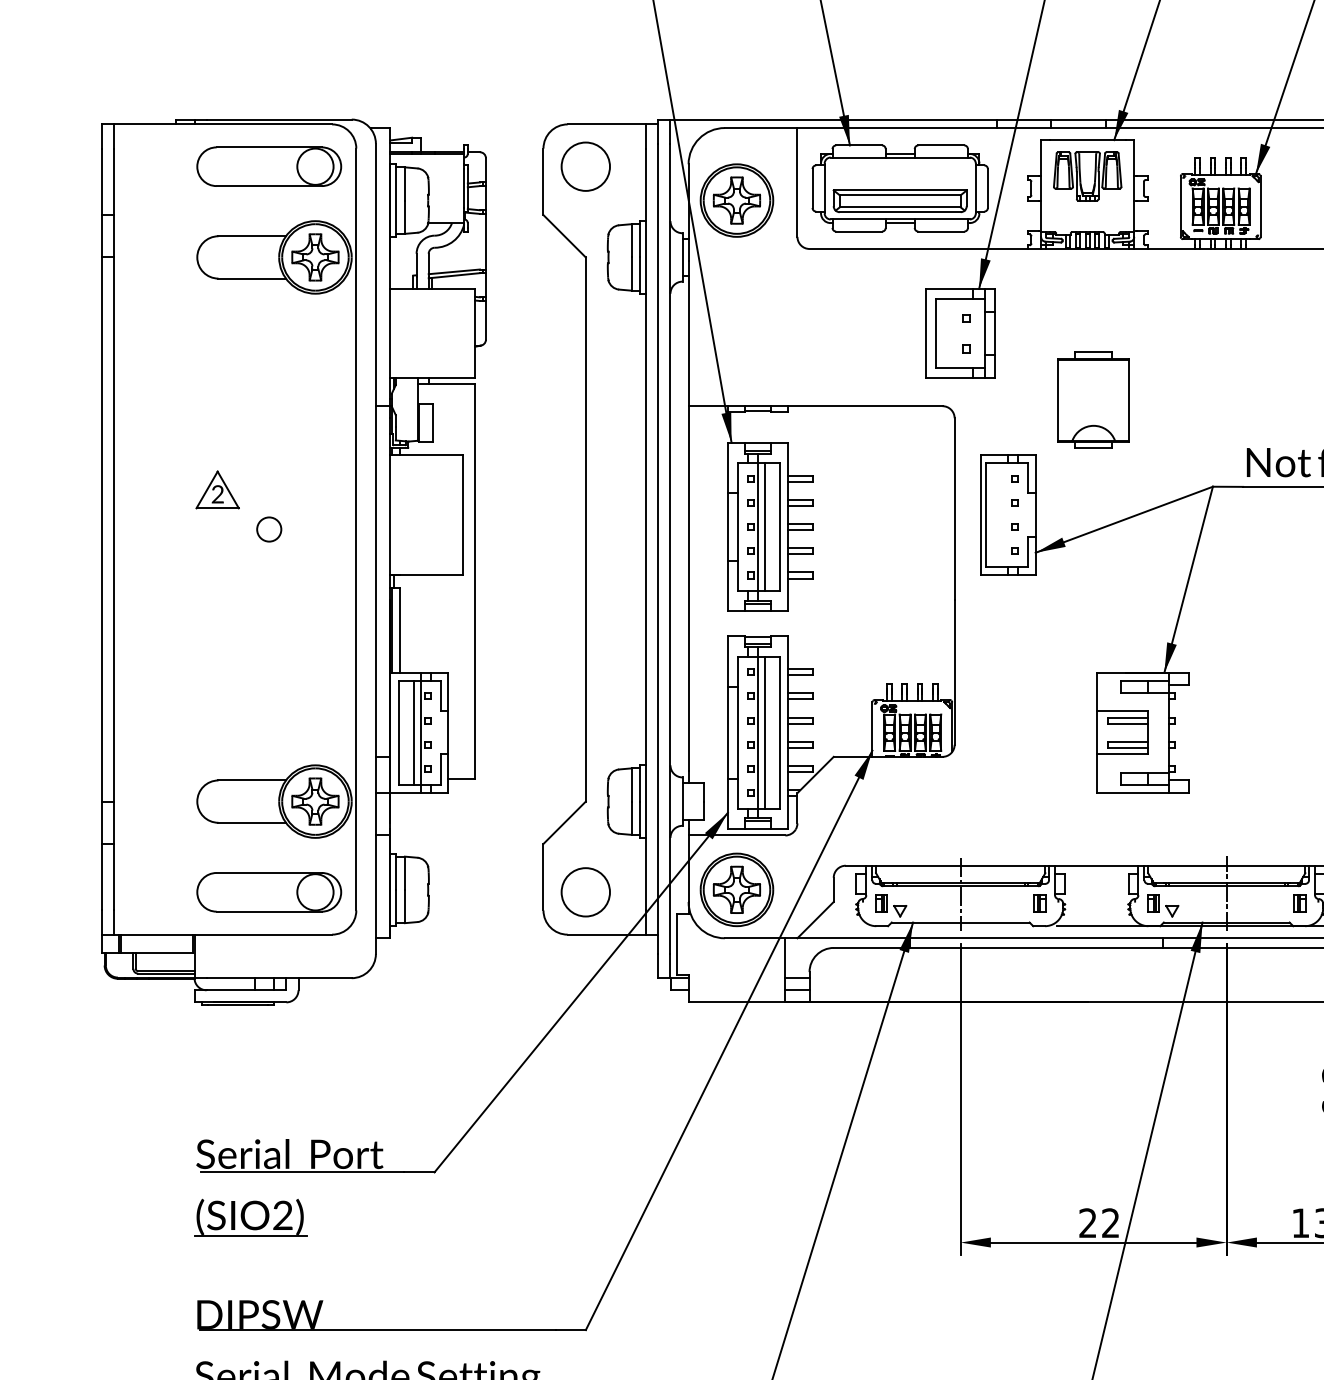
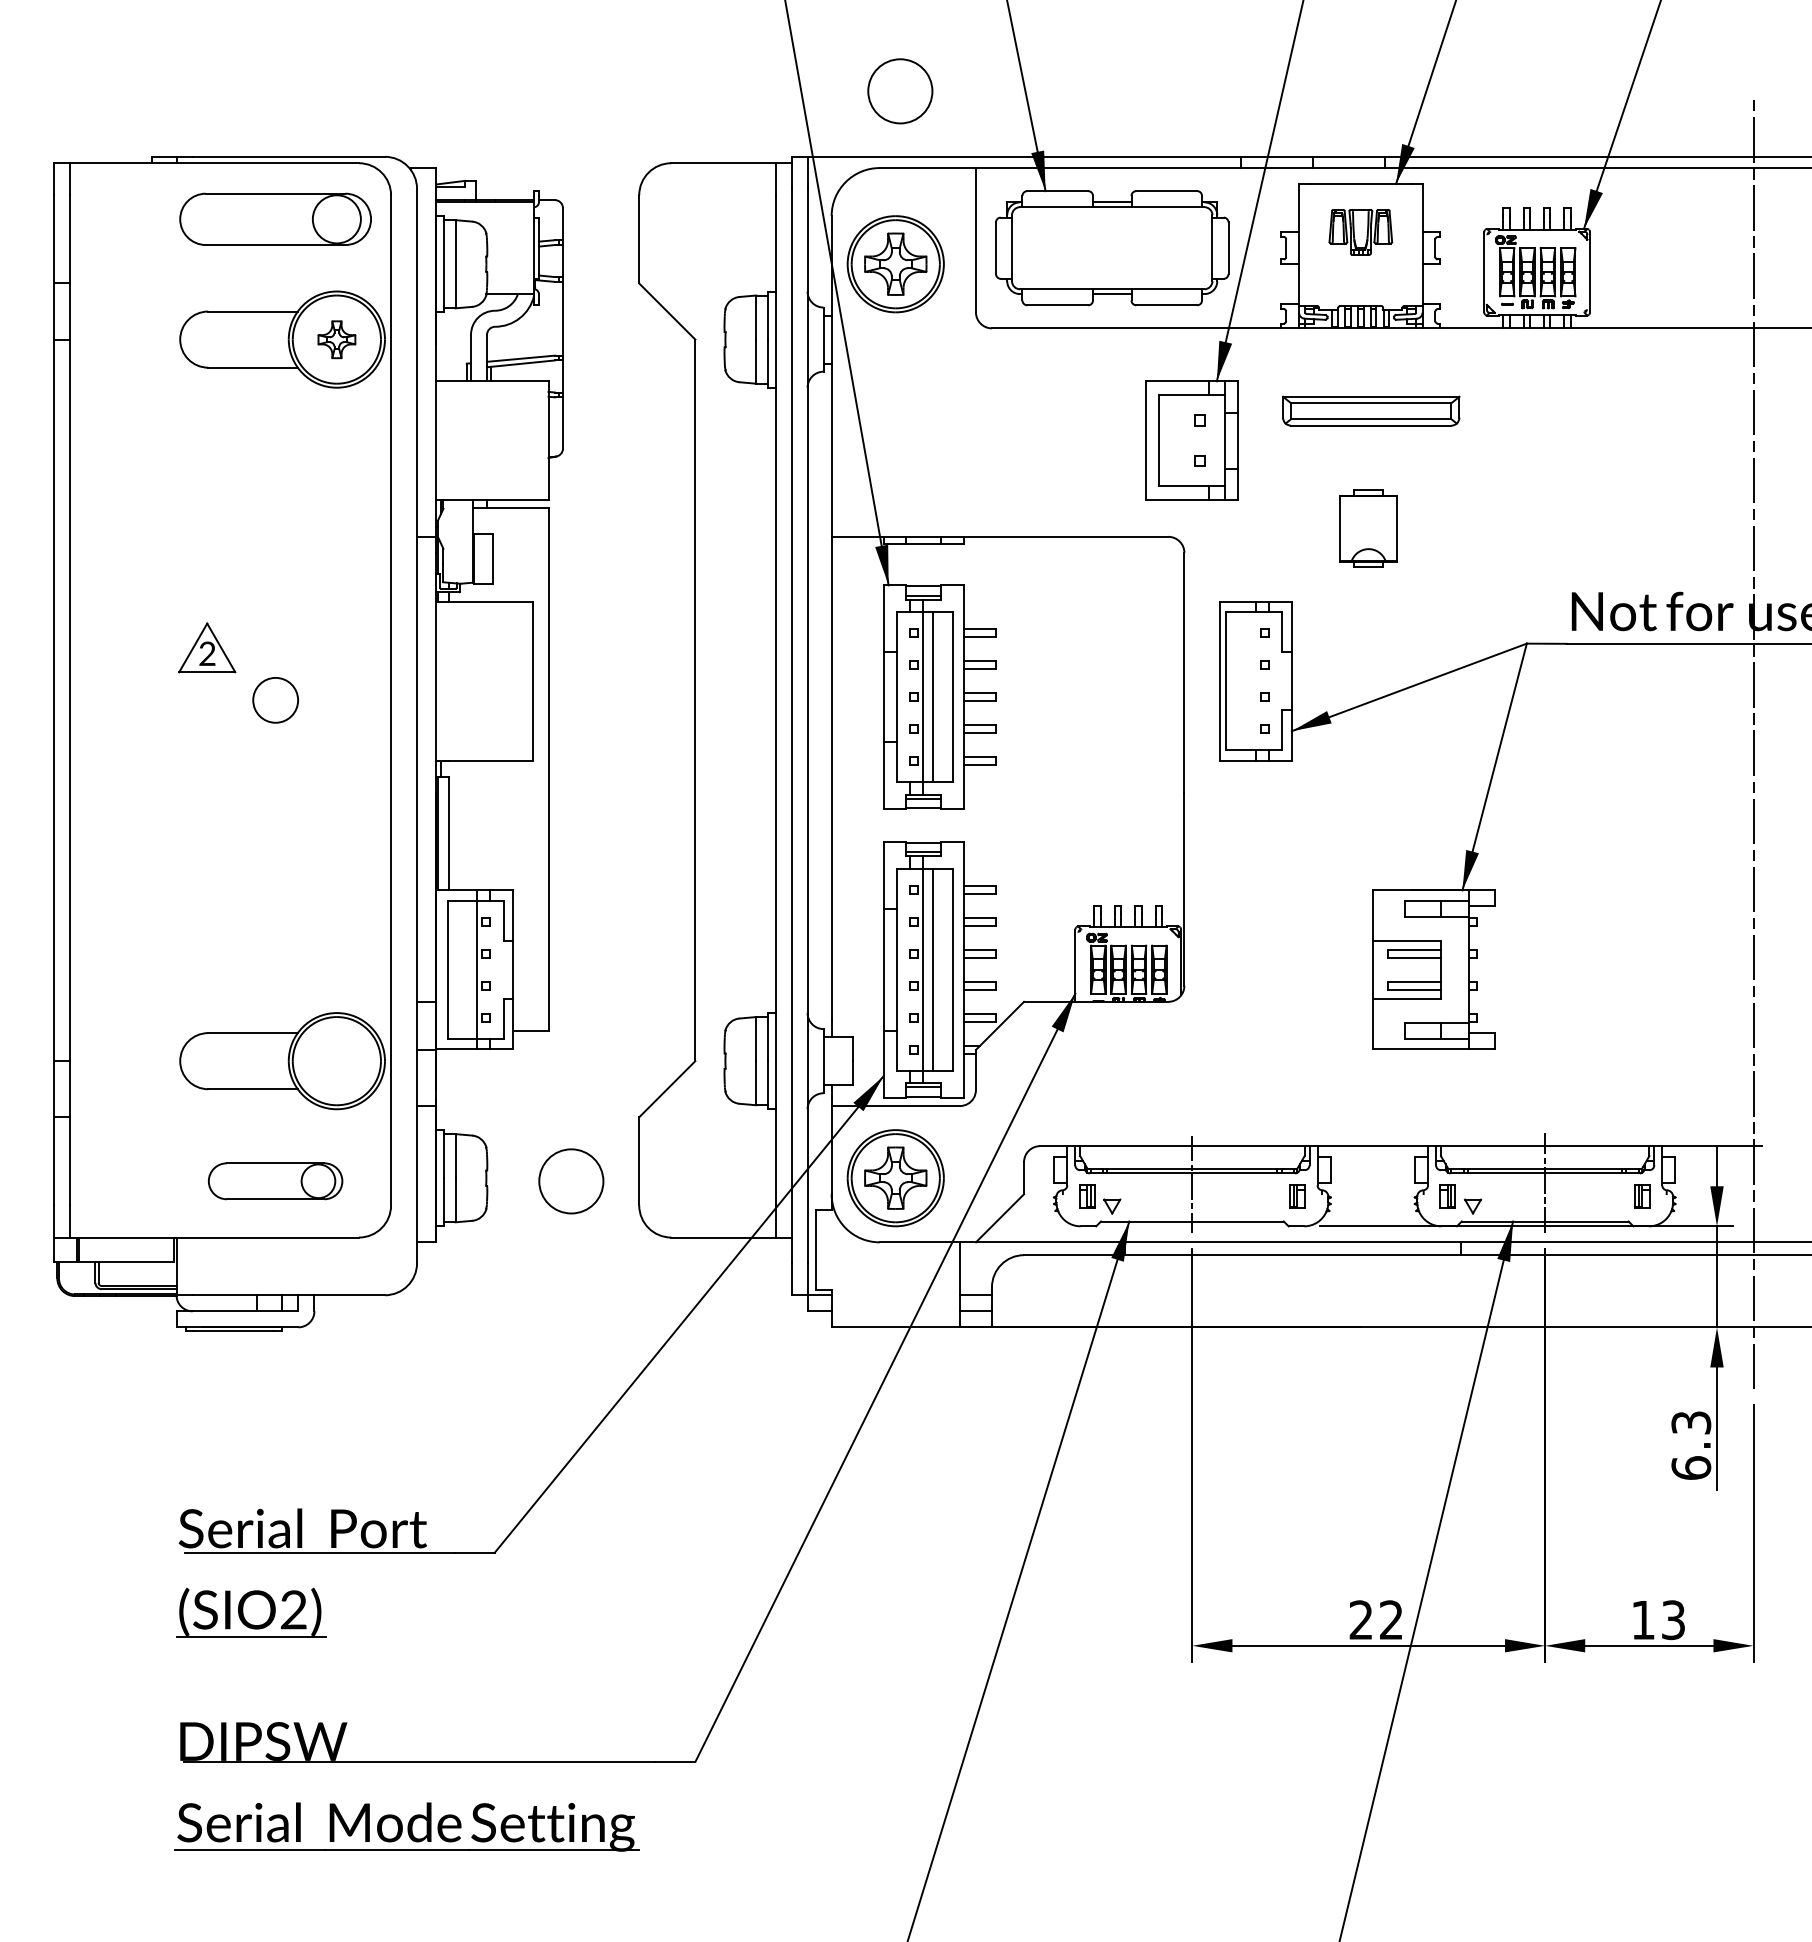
circle: (585, 166) -> (900, 91), moved
part: (1087, 176) -> (1360, 232), size x0.7
part: (900, 200) -> (1371, 410), moved
part: (315, 257) -> (336, 339), size x0.6
part: (1093, 399) -> (1368, 528), size x0.6
circle: (269, 529) -> (275, 700), size x1.4
line: (413, 732) -> (467, 969), removed
part: (315, 801) -> (336, 1060), removed
part: (269, 891) -> (275, 1180), size x0.7
circle: (585, 892) -> (571, 1181), moved

